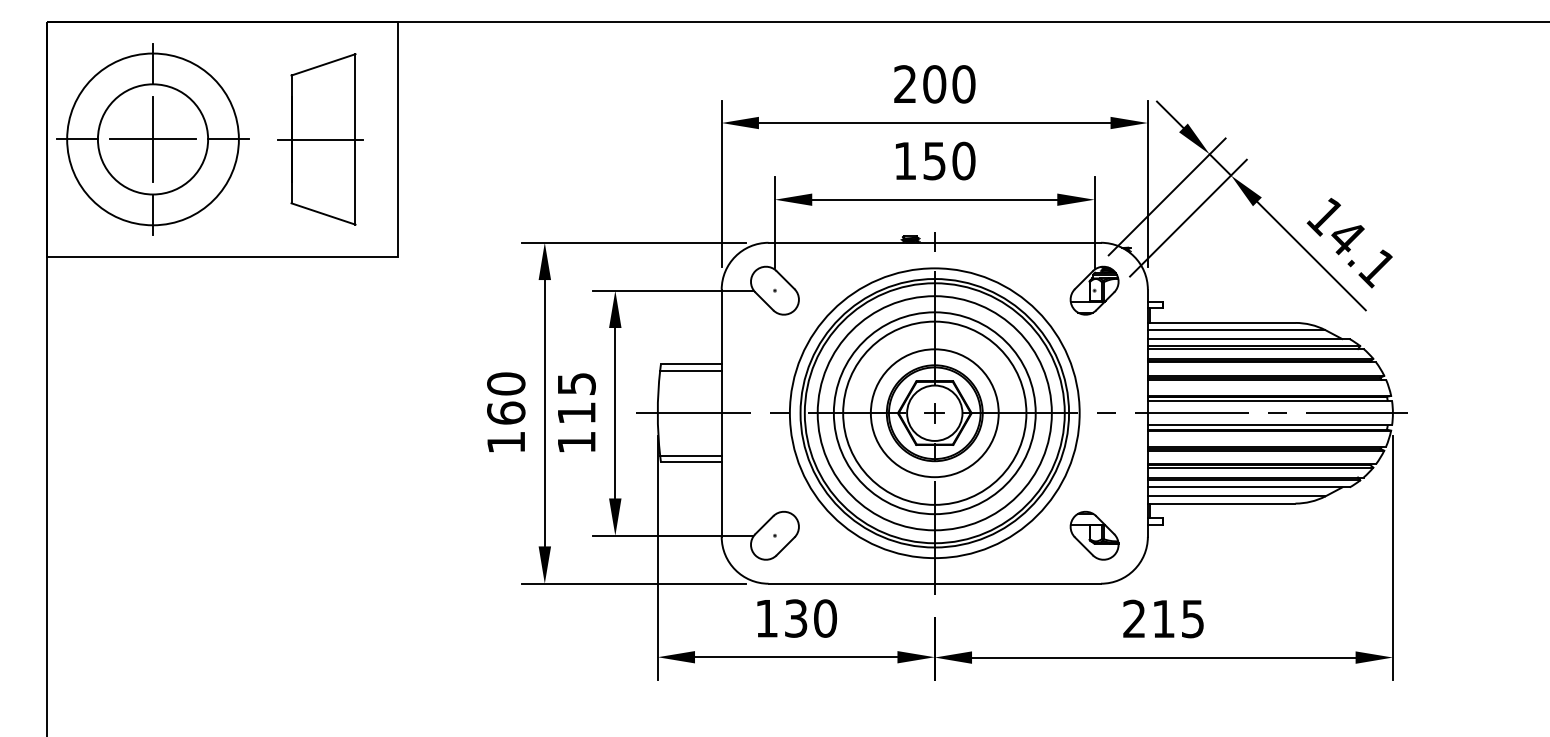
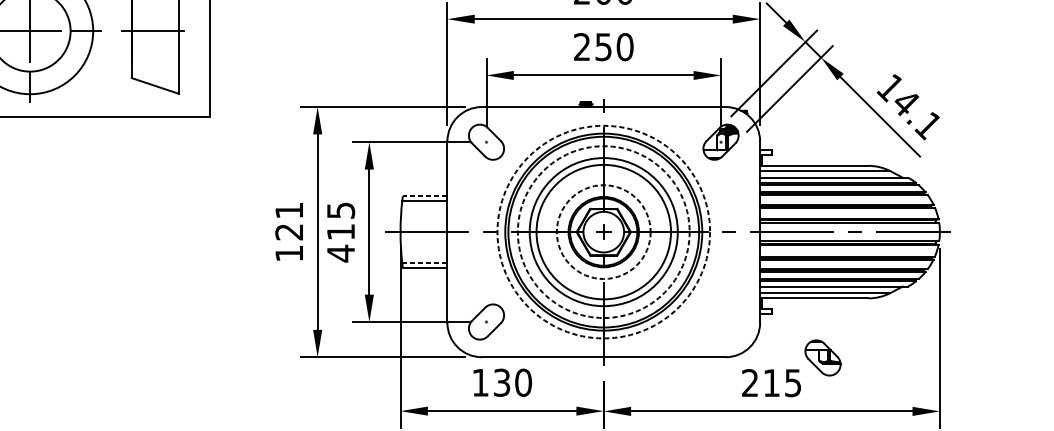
text: (904, 160) -> (581, 46), 150 -> 250
line: (690, 364) -> (424, 196), solid -> dashed
text: (506, 398) -> (289, 221), 160 -> 121
circle: (934, 413) -> (603, 232), solid -> dashed
circle: (934, 413) -> (603, 232), solid -> dashed
circle: (934, 413) -> (603, 232), solid -> dashed
text: (576, 442) -> (340, 253), 115 -> 415
line: (690, 455) -> (424, 263), solid -> dashed
part: (1094, 535) -> (822, 357), moved

